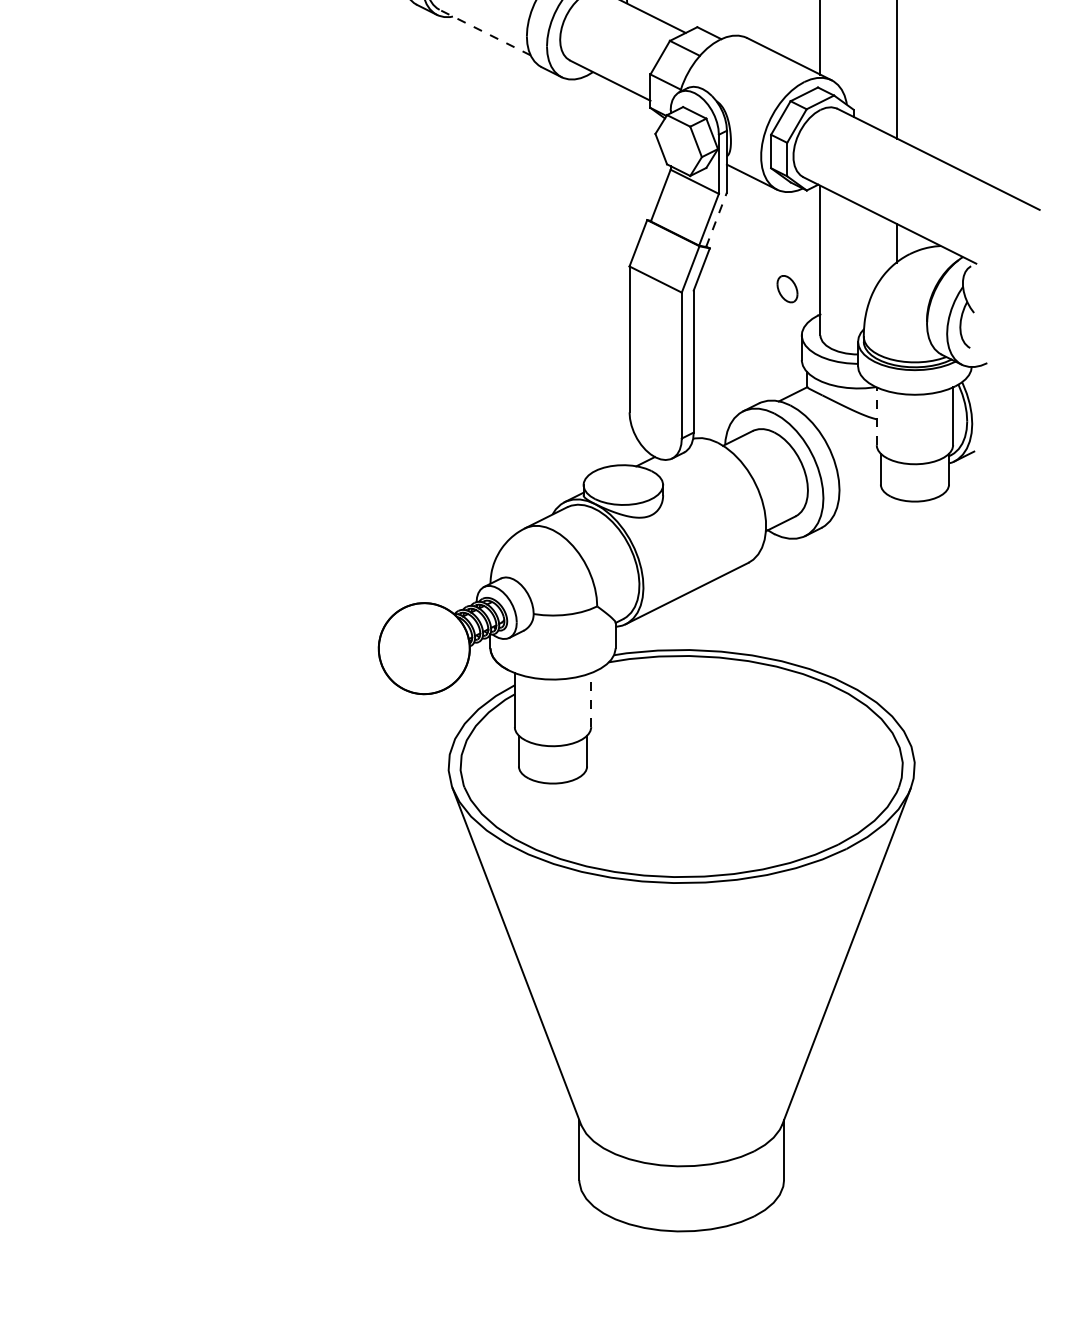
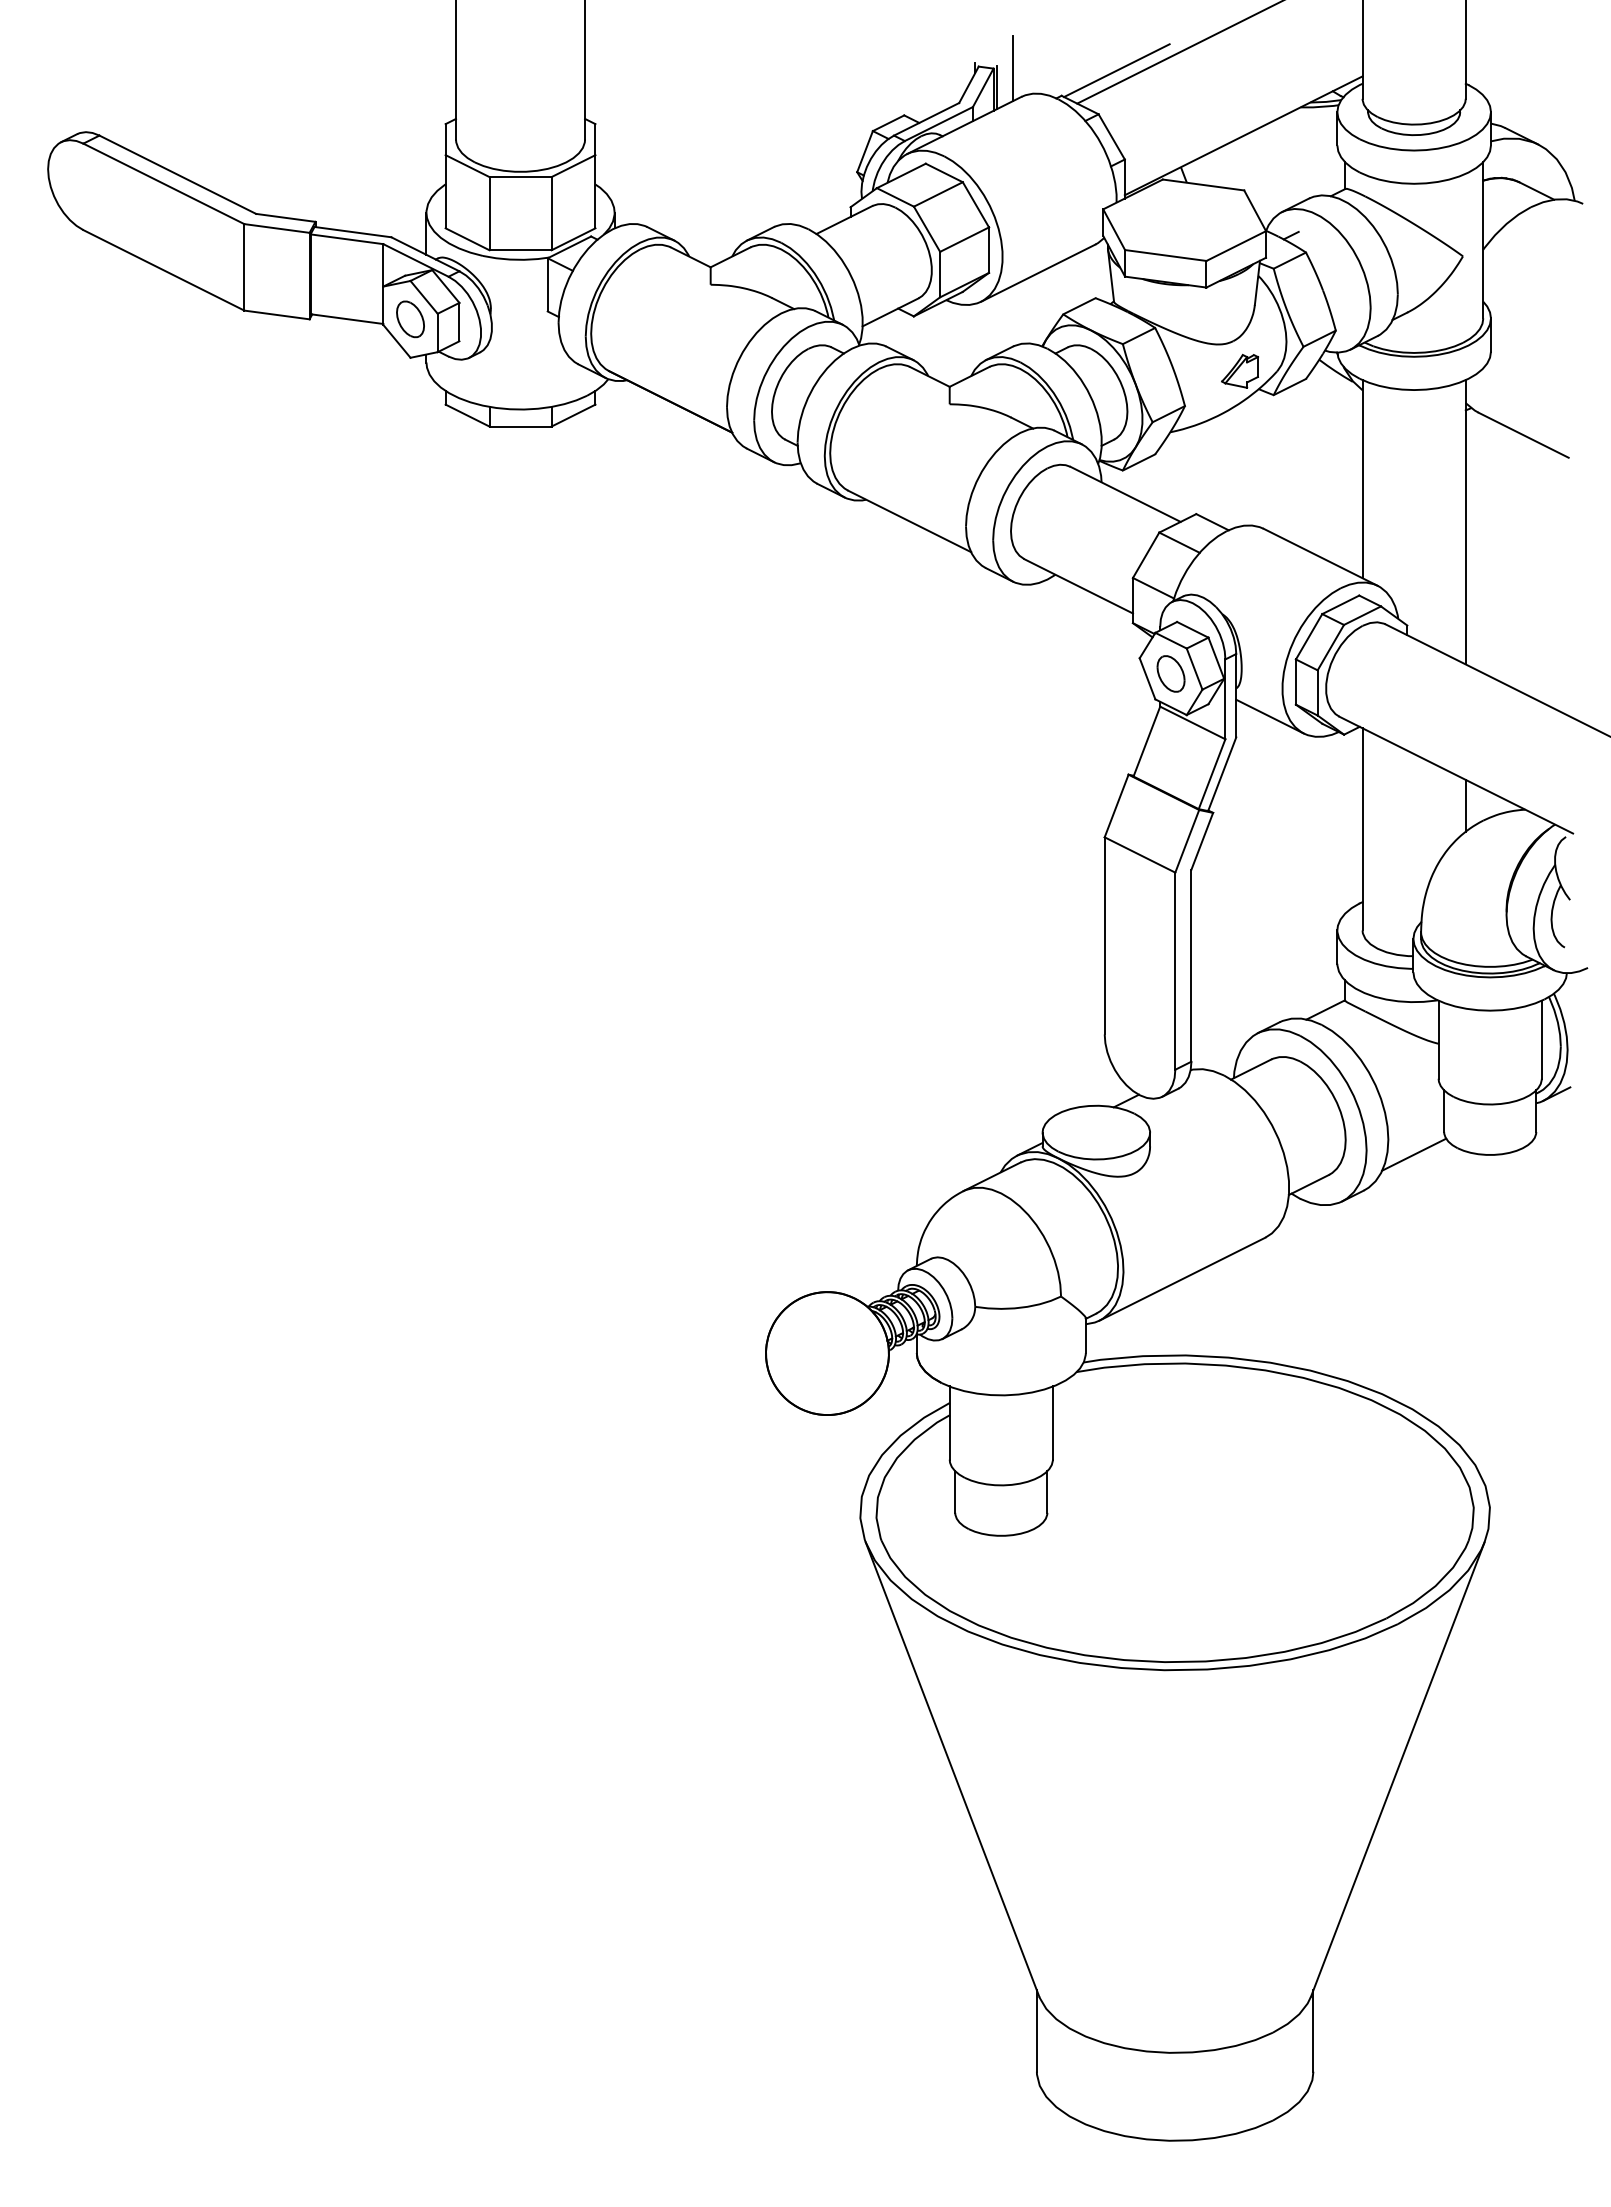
line: (485, 32) -> (909, 521), dashed -> solid
line: (716, 219) -> (1222, 773), dashed -> solid
part: (787, 288) -> (1170, 673), moved
line: (876, 416) -> (1438, 1039), dashed -> solid
line: (858, 501) -> (1414, 1154), added
line: (590, 700) -> (1052, 1423), dashed -> solid

